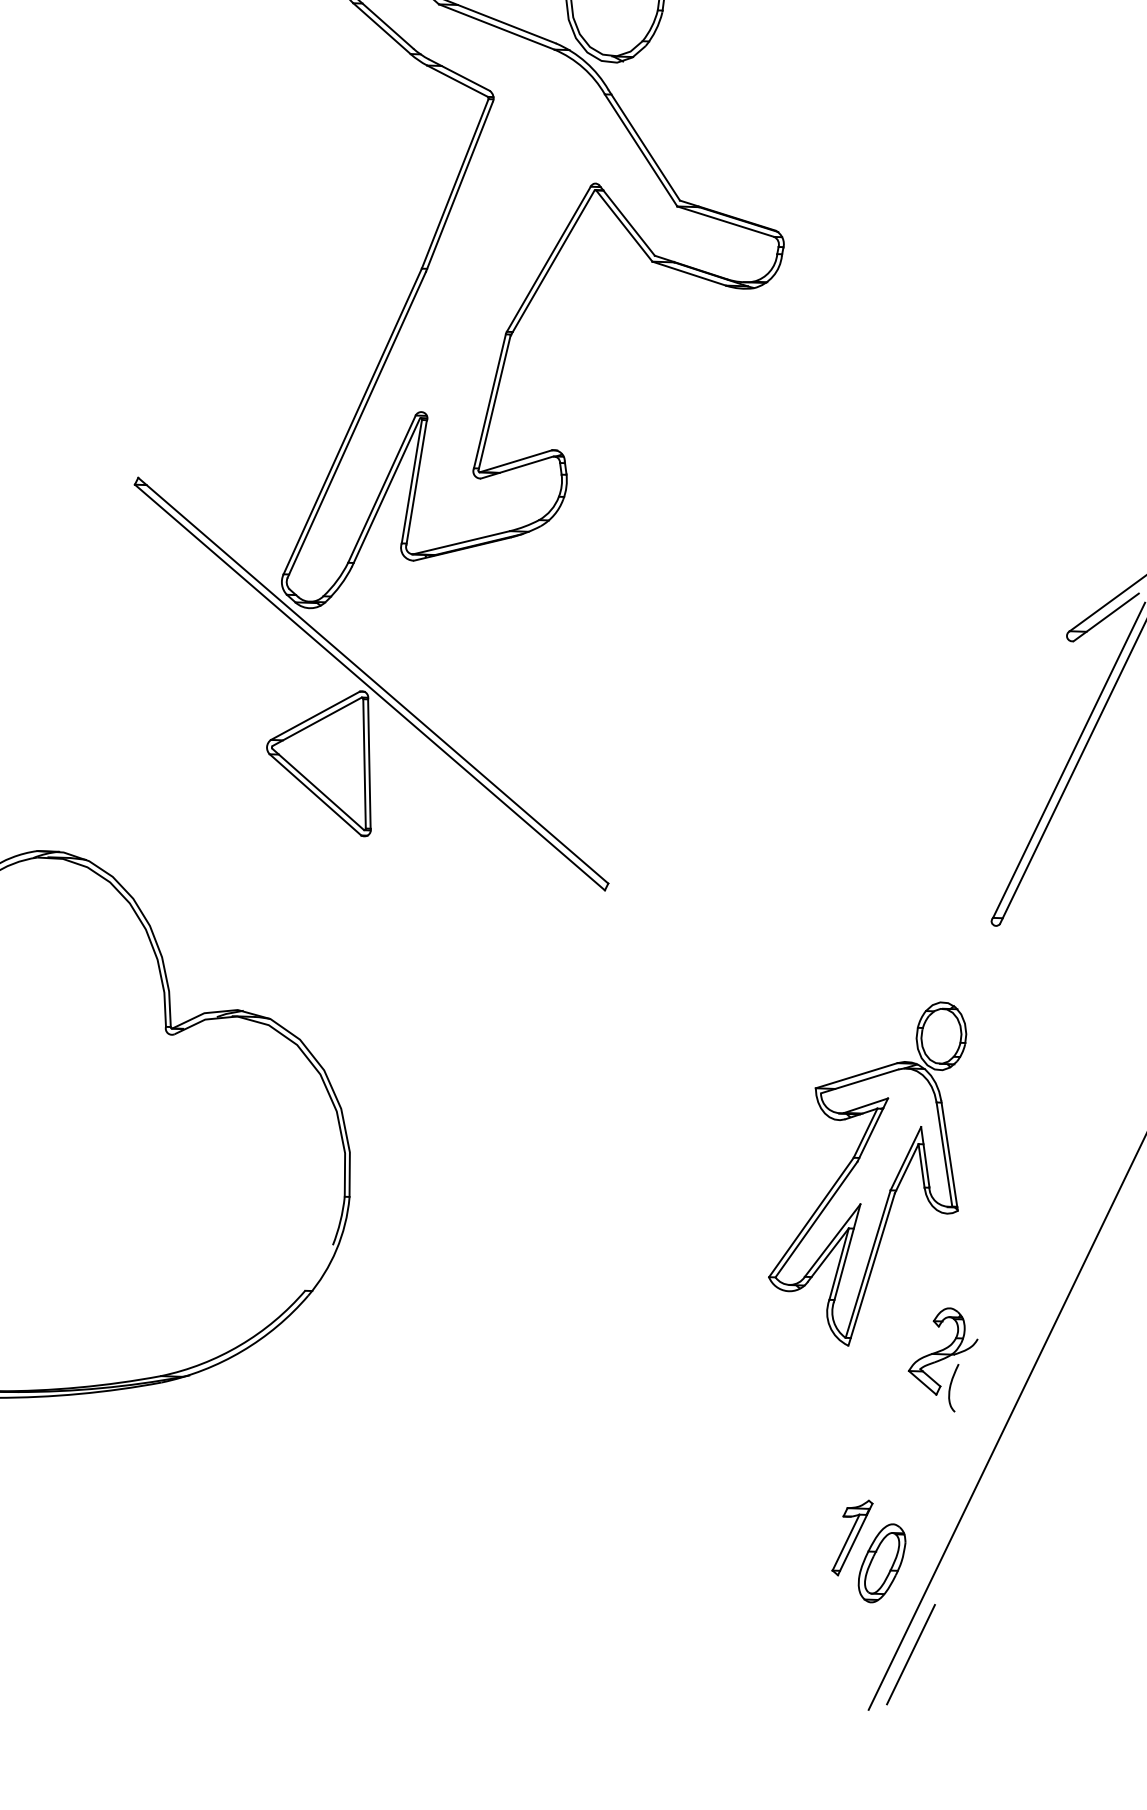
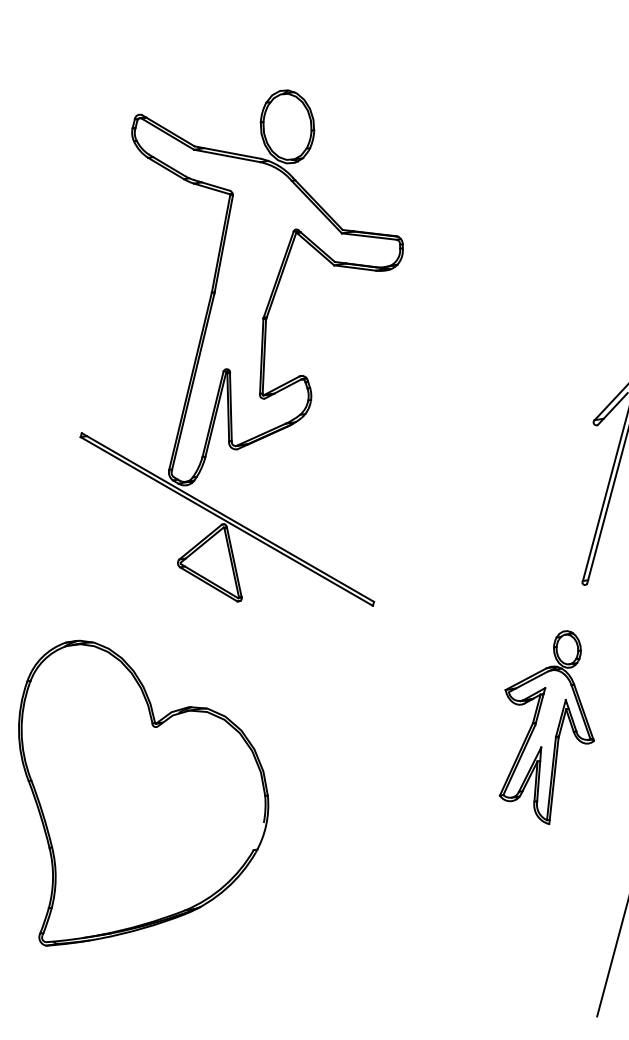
part: (942, 1356) -> (600, 820), removed
part: (869, 1550) -> (581, 931), removed
line: (909, 1654) -> (613, 982), removed

